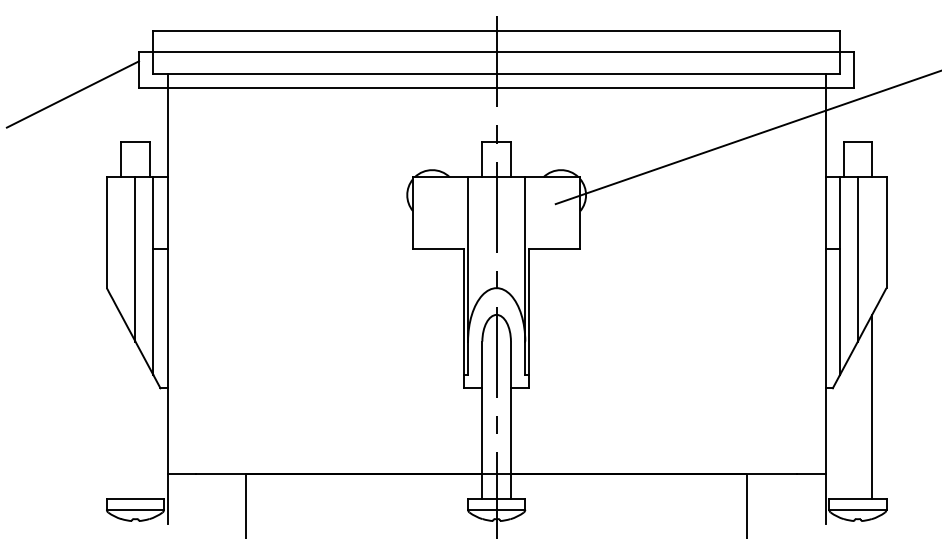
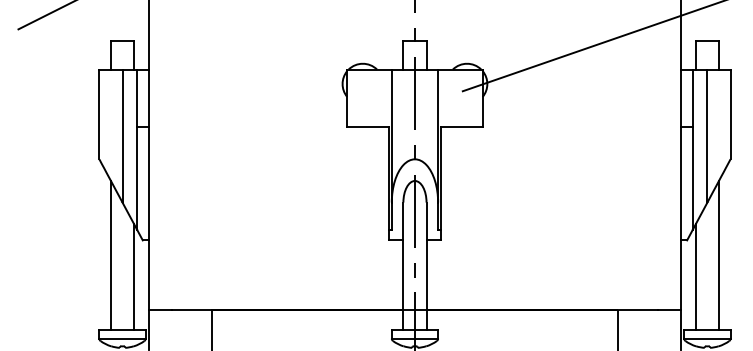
line: (121, 406) -> (111, 255), added
line: (149, 433) -> (133, 276), added
line: (843, 433) -> (695, 276), added

